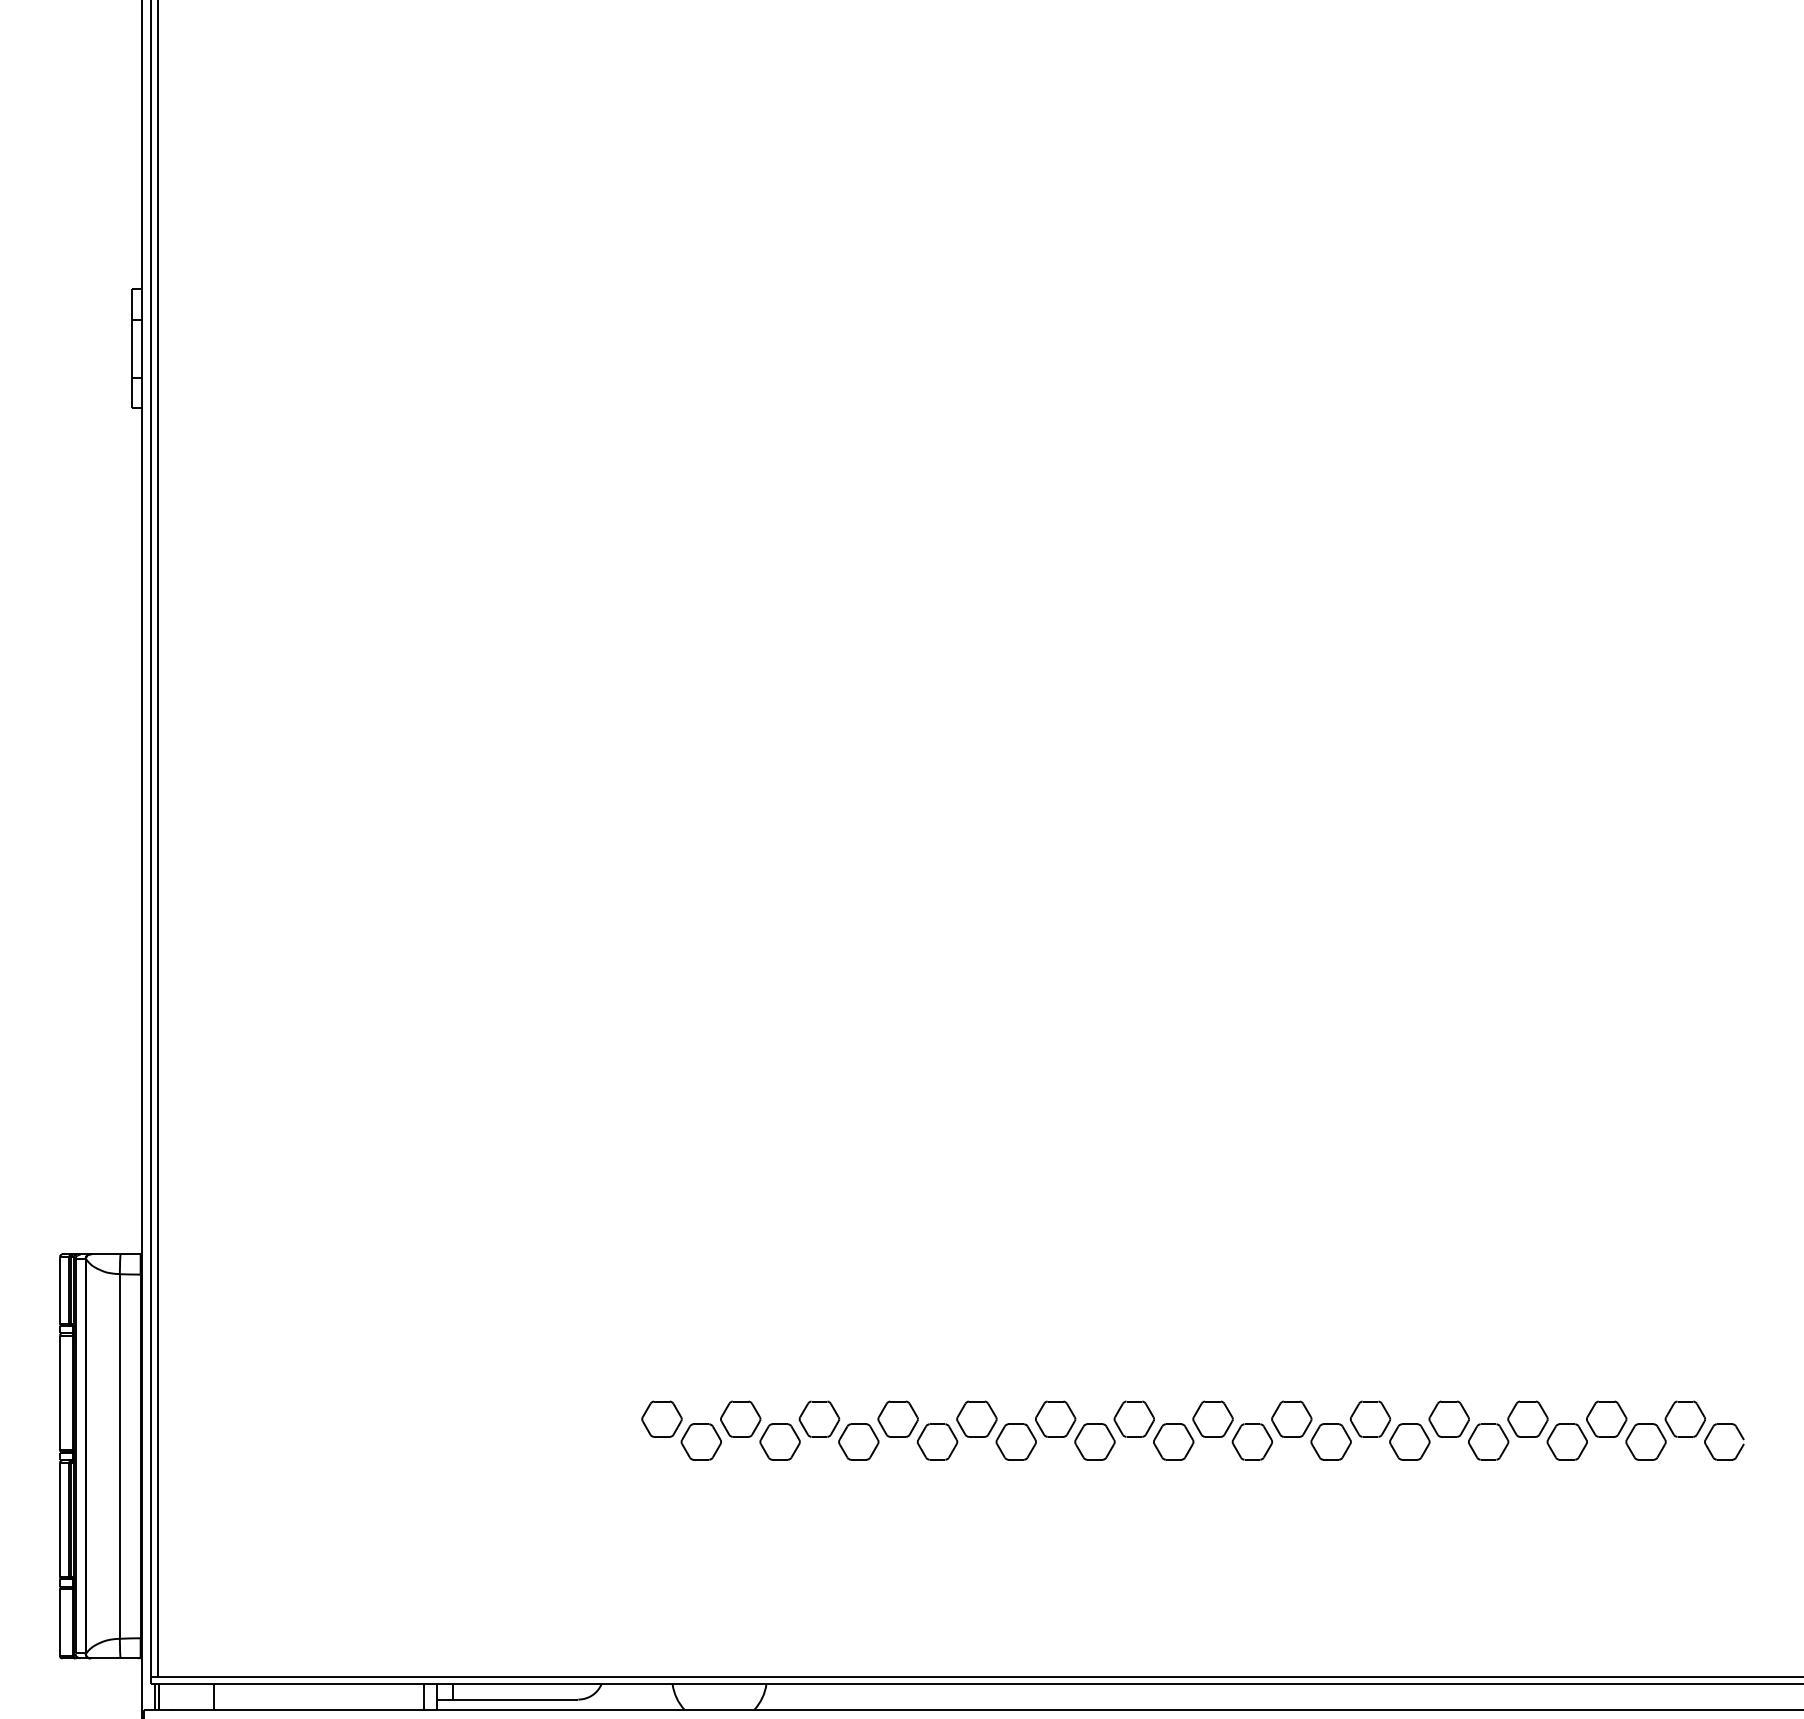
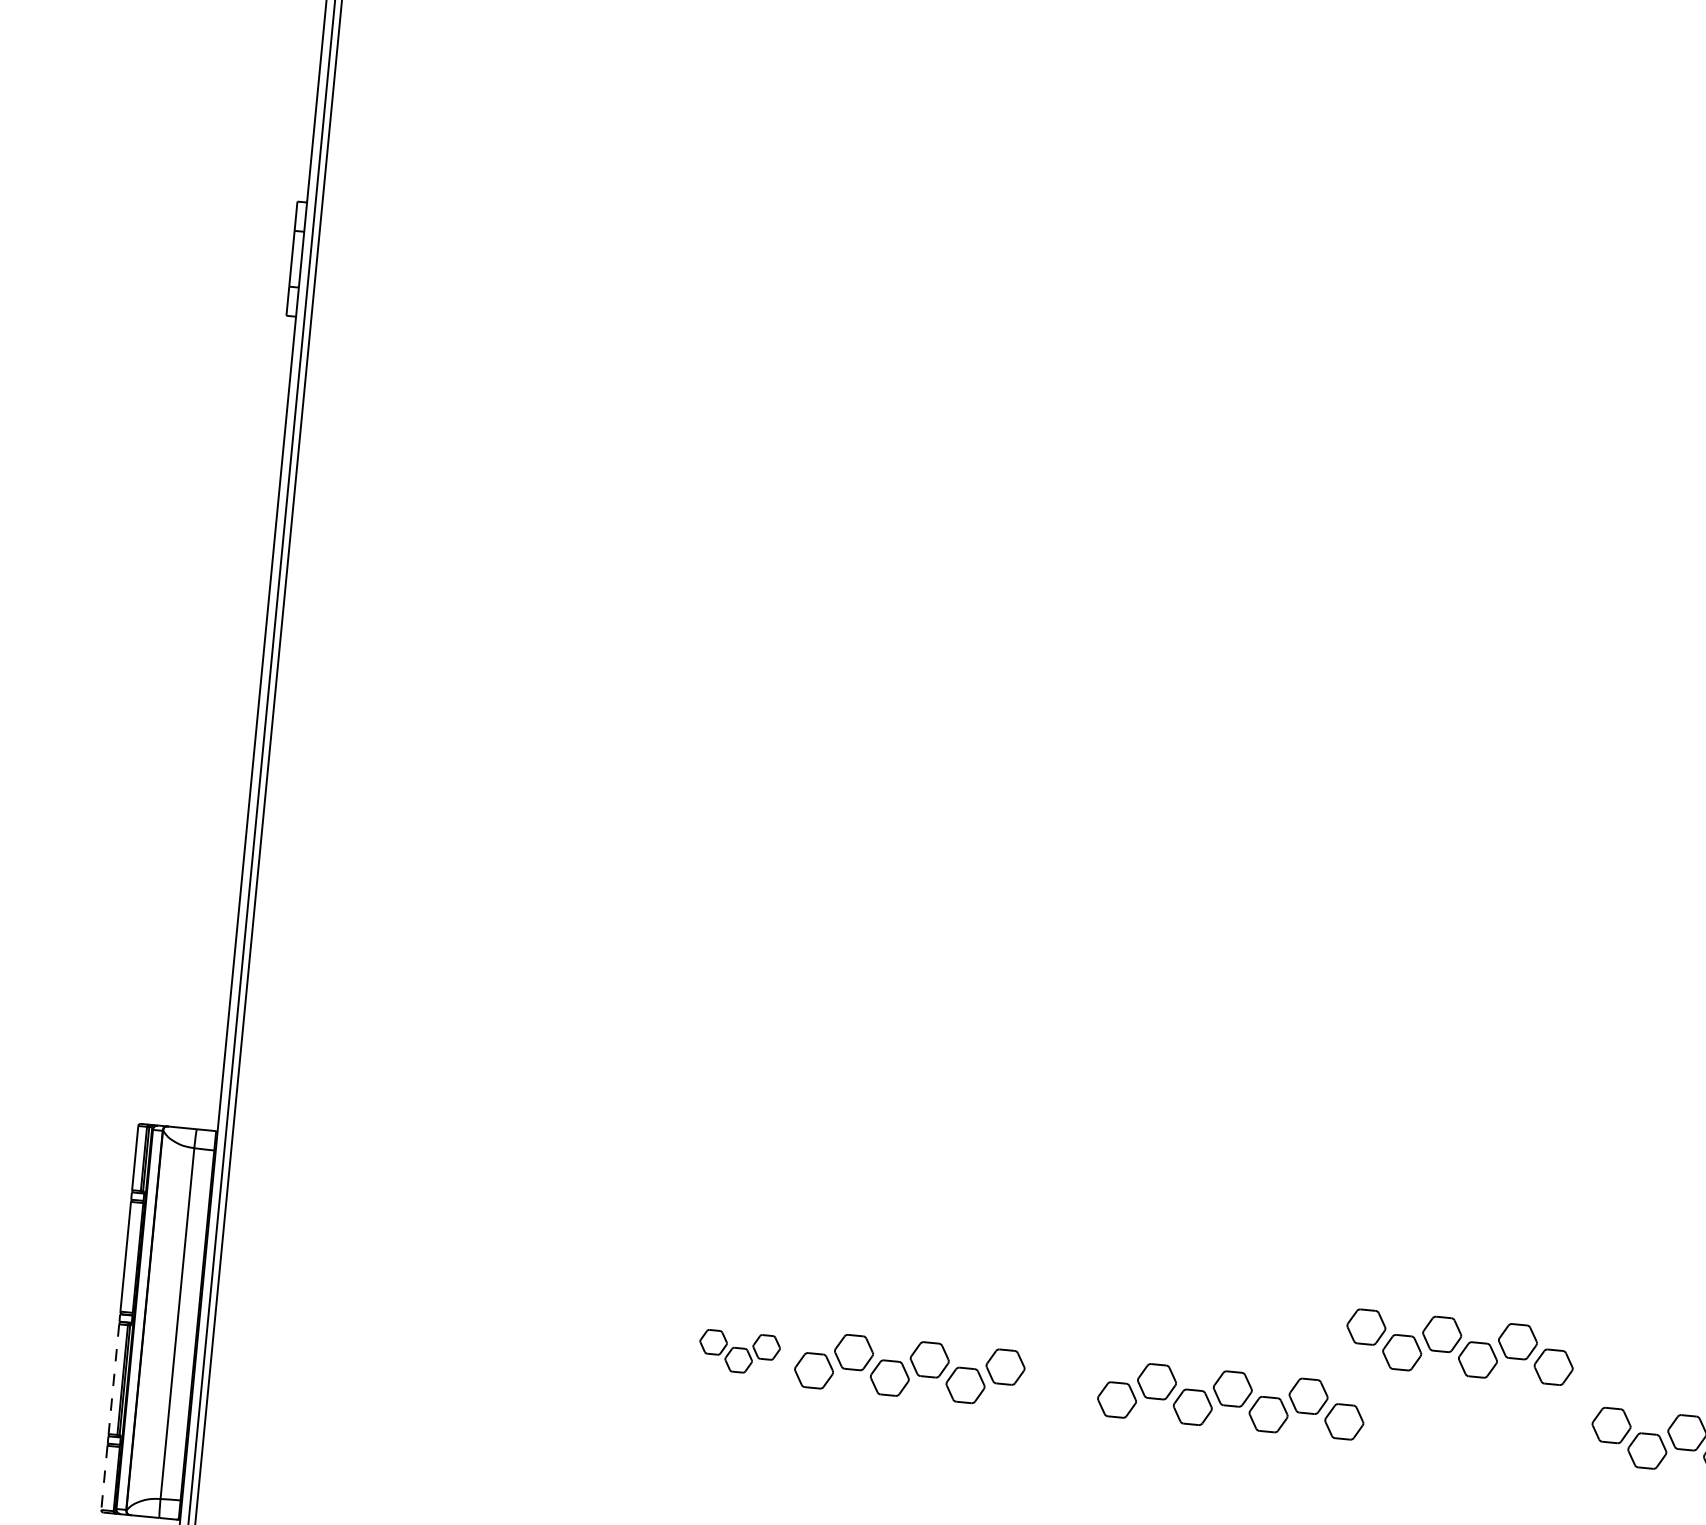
part: (701, 1430) -> (739, 1352), size x0.7
part: (1035, 1430) -> (1060, 1383), removed
part: (1468, 1430) -> (1459, 1347), moved
line: (59, 1520) -> (113, 1379), solid -> dashed
line: (59, 1623) -> (103, 1478), solid -> dashed

